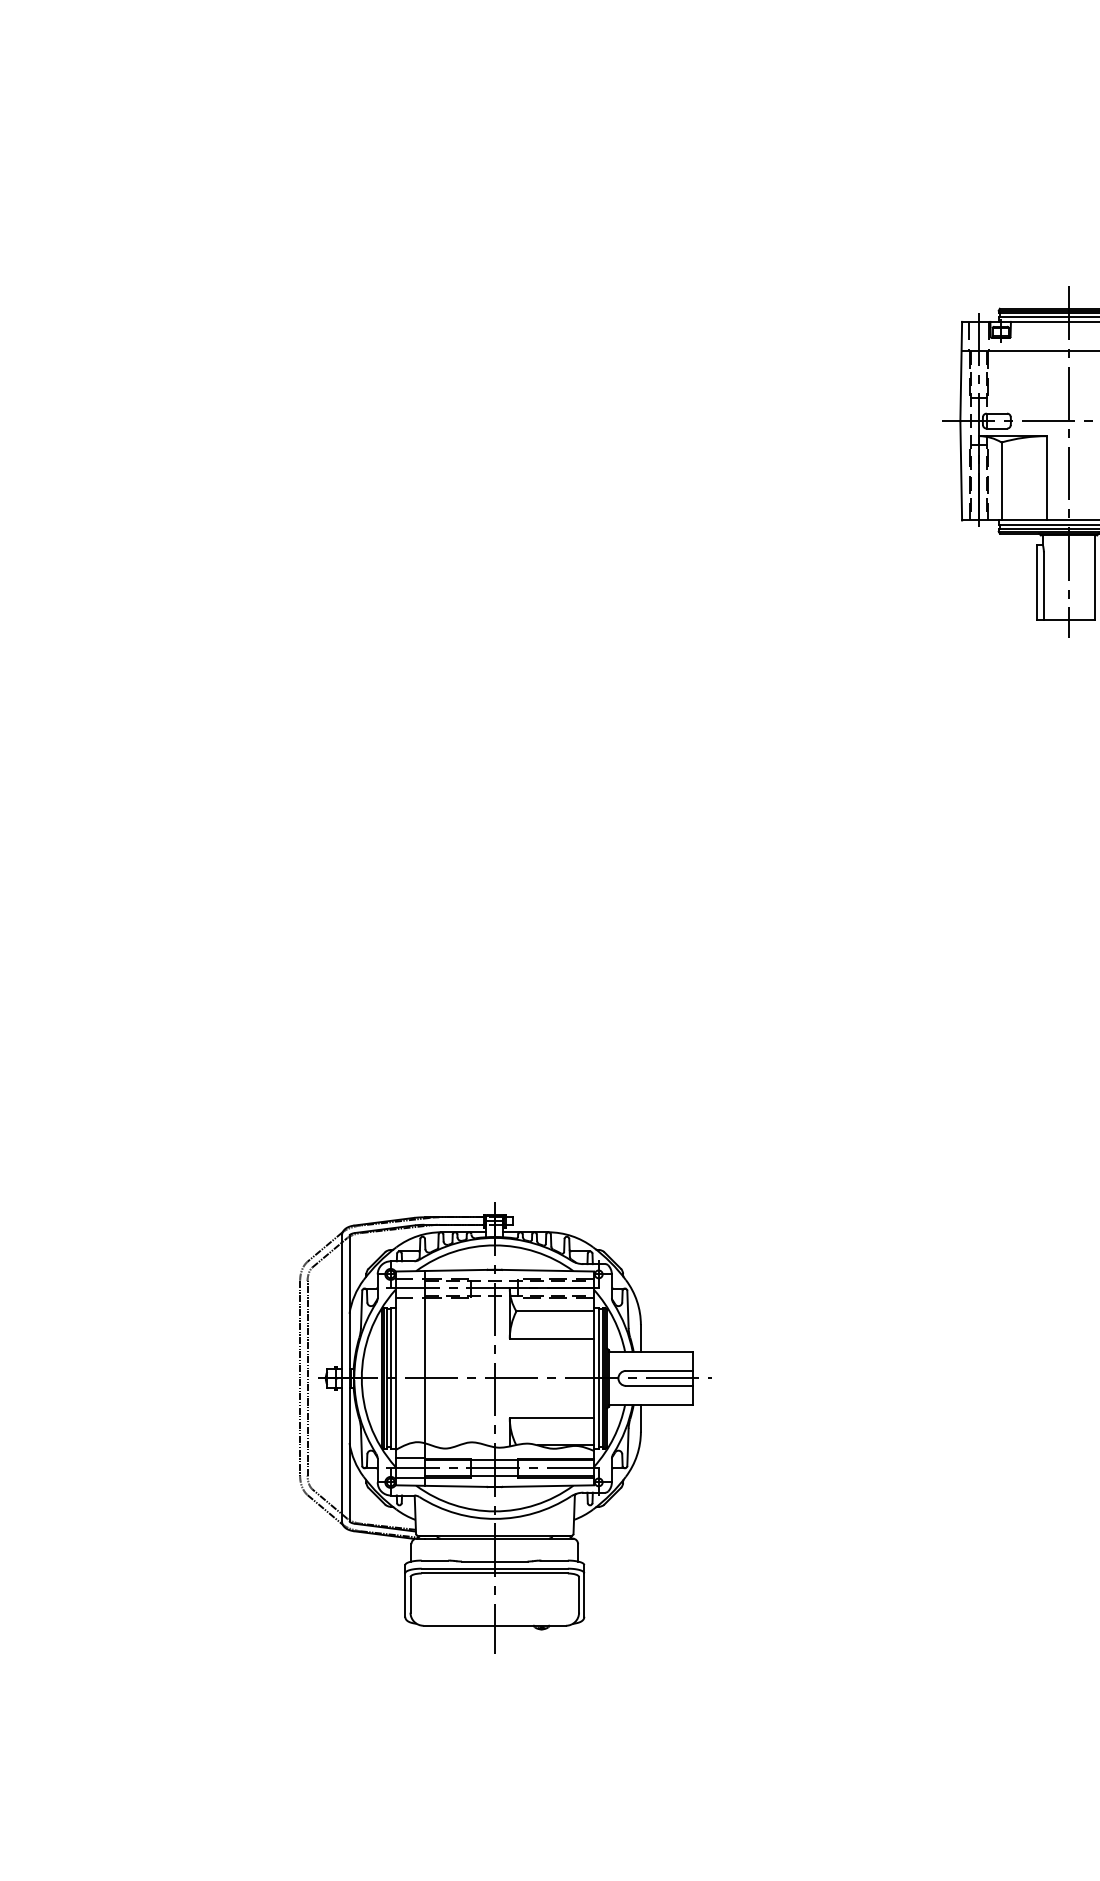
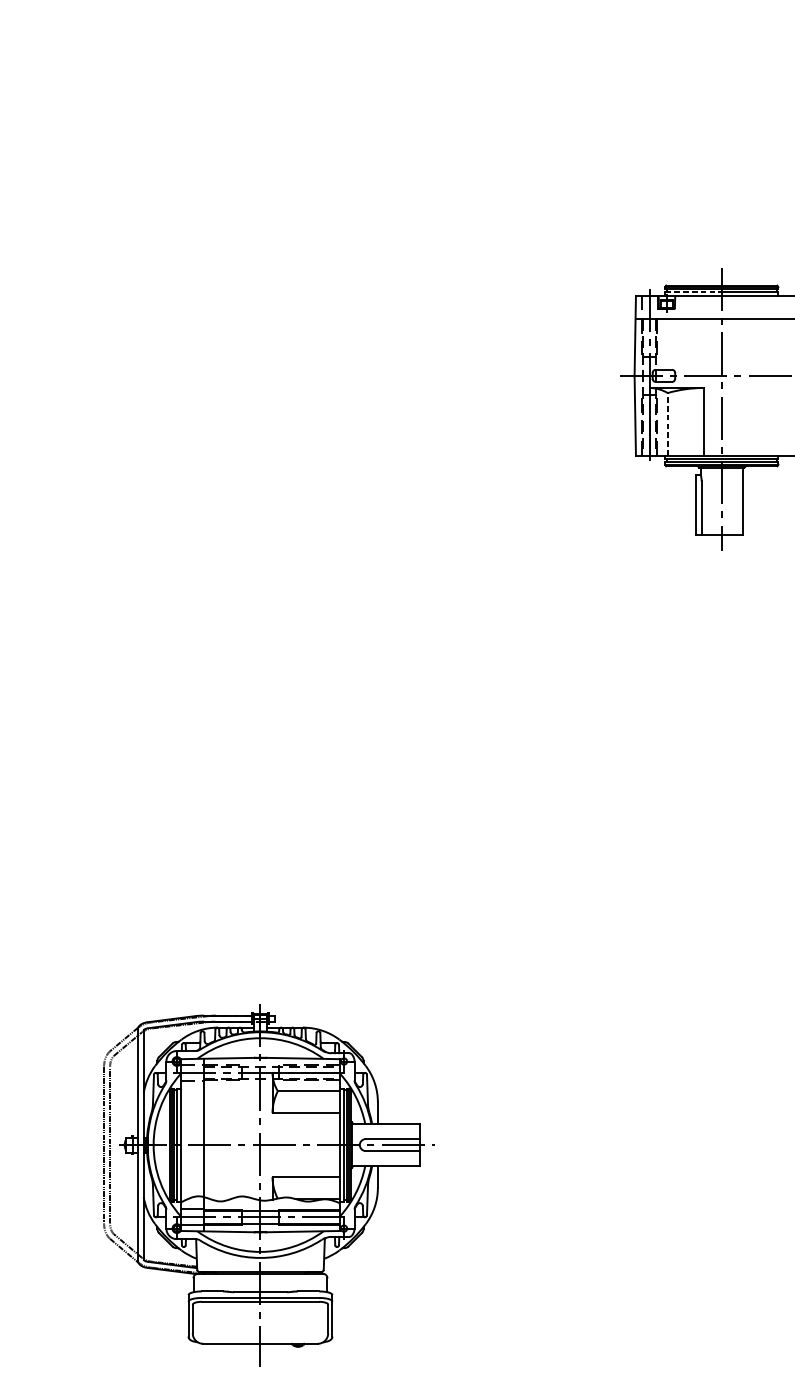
line: (1034, 317) -> (694, 292), solid -> dashed
line: (1001, 481) -> (667, 424), solid -> dashed

